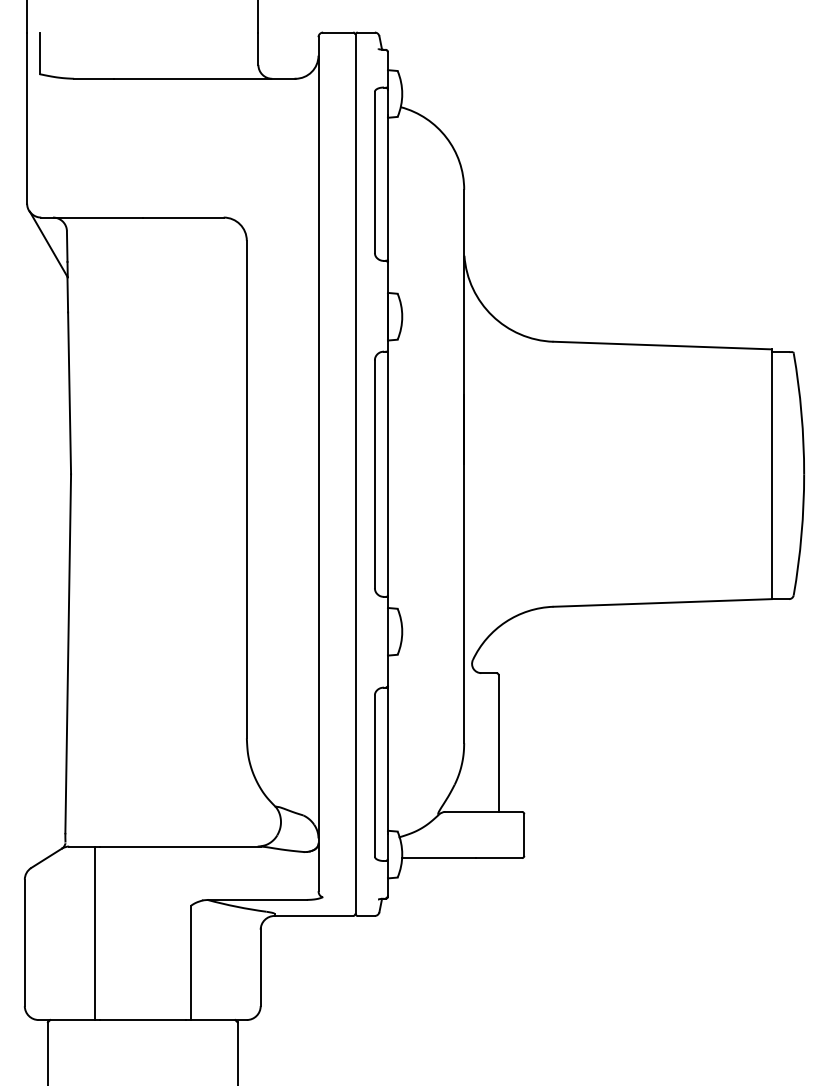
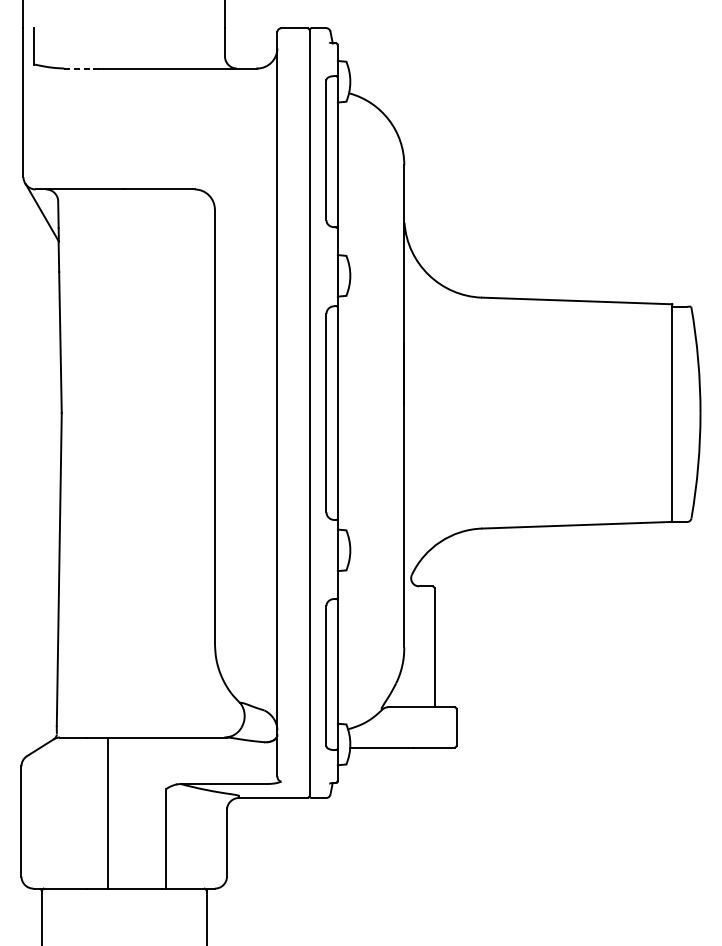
line: (94, 78) -> (82, 68), solid -> dashed
line: (94, 933) -> (107, 813), moved

